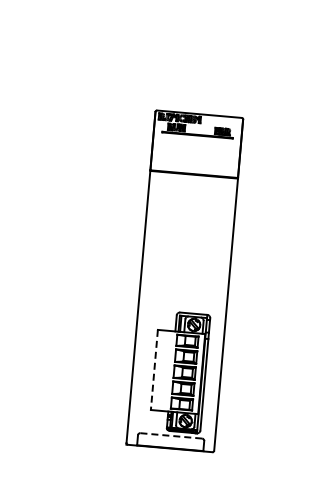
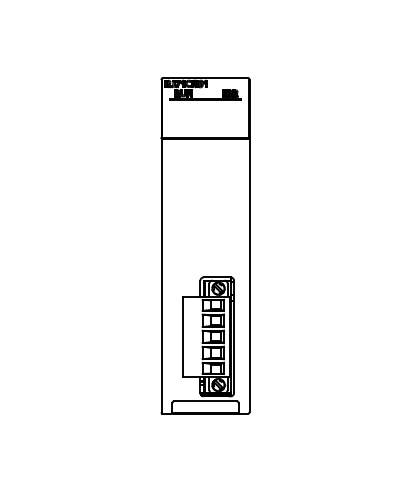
line: (153, 370) -> (182, 337), dashed -> solid
line: (170, 436) -> (204, 401), dashed -> solid

